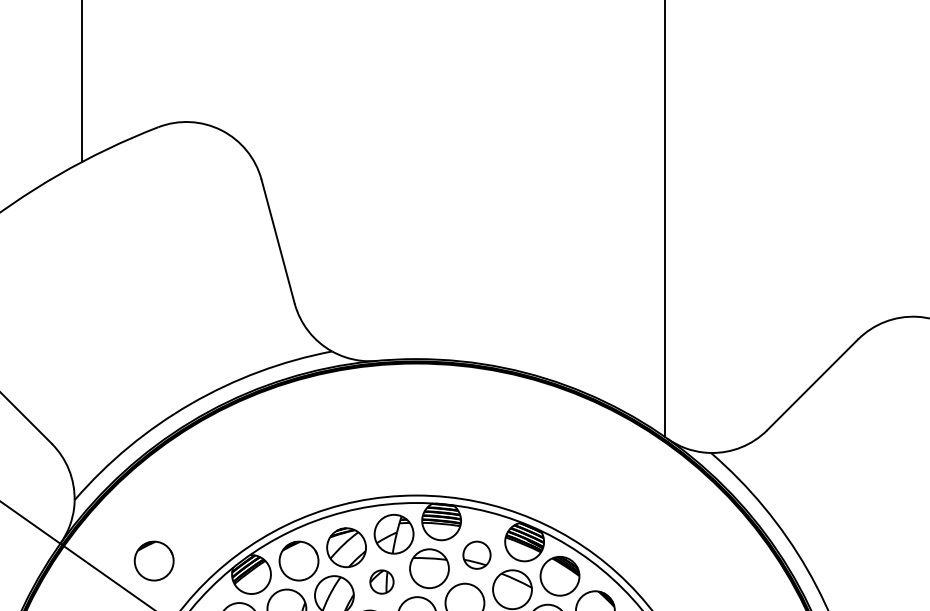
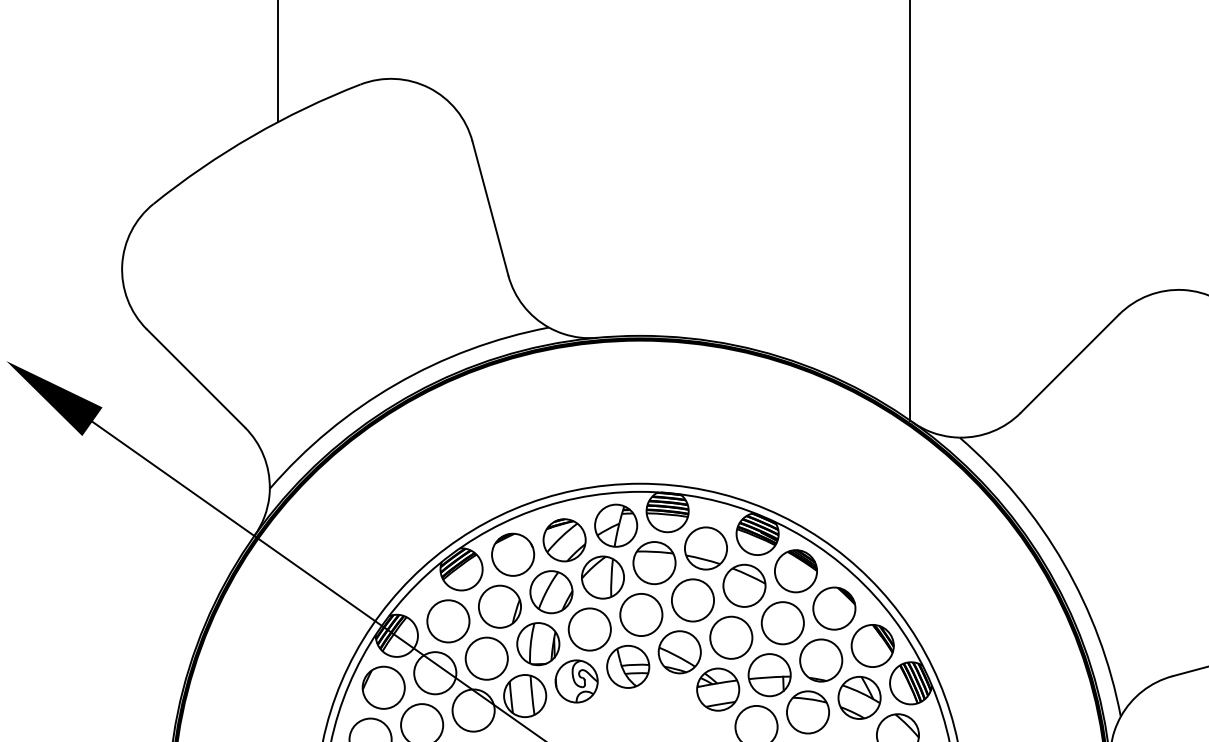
part: (476, 555) -> (705, 548), size x1.43
part: (154, 560) -> (356, 554), removed
part: (381, 582) -> (602, 577), size x1.67

